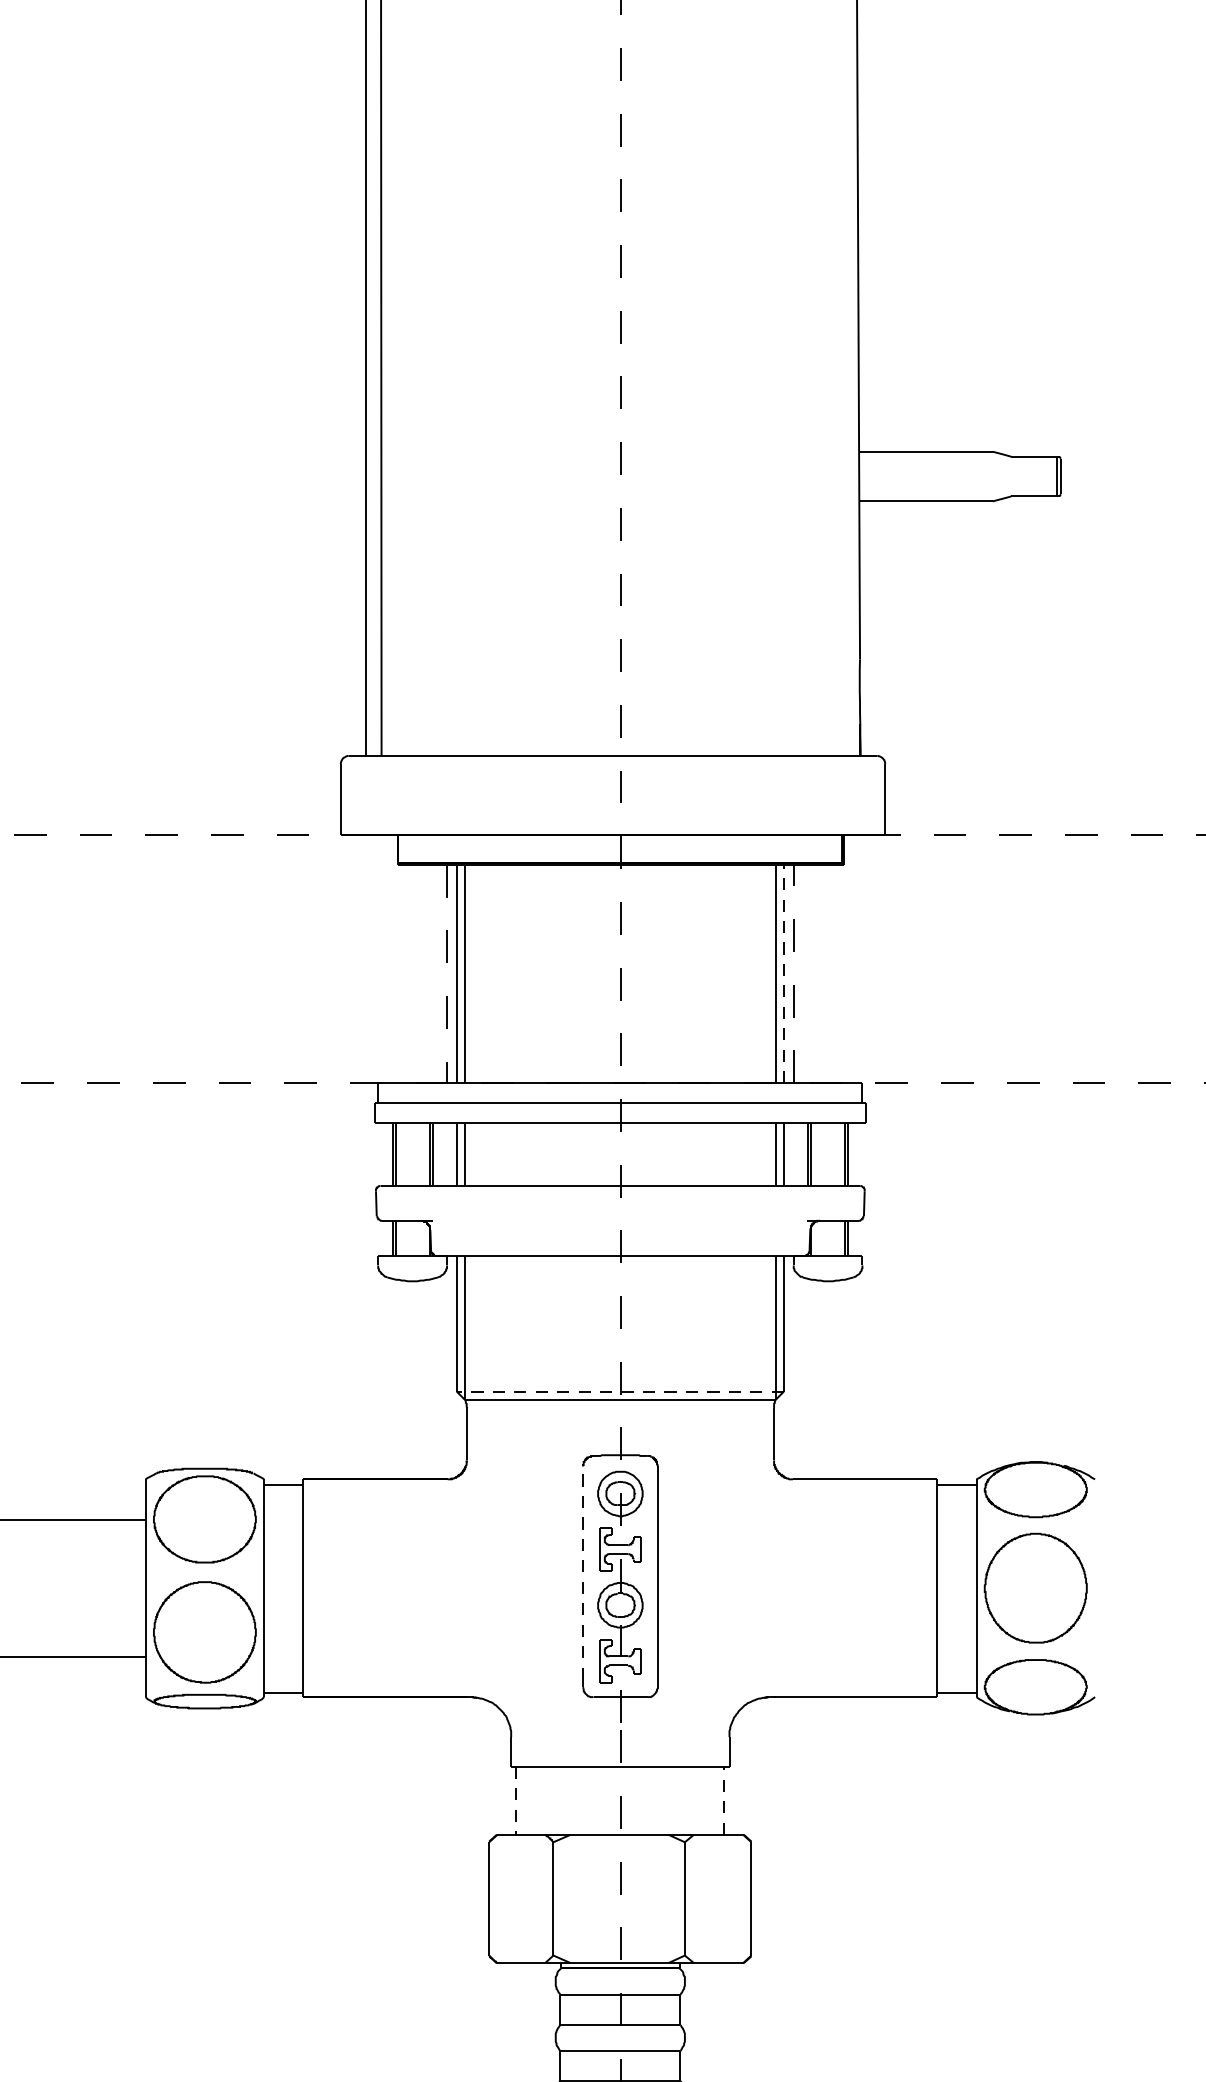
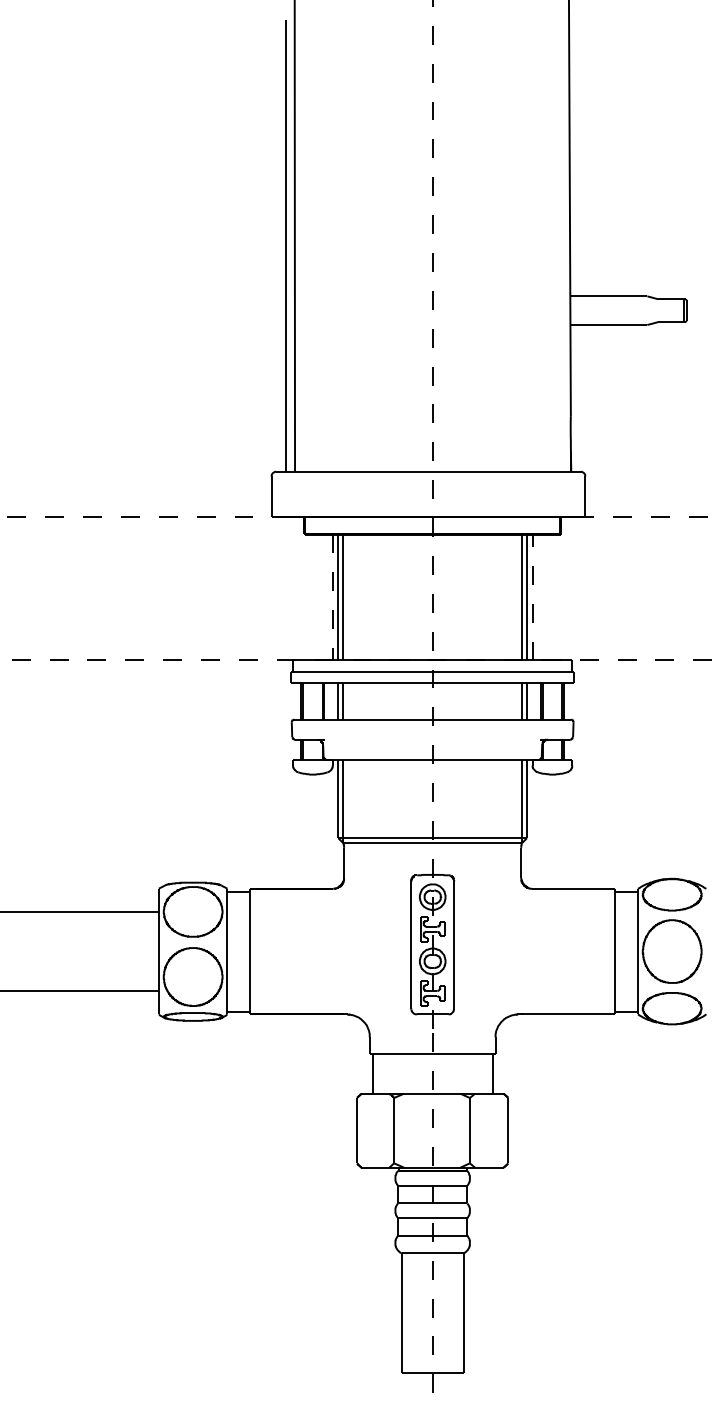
line: (783, 972) -> (526, 596), dashed -> solid
line: (620, 1392) -> (432, 838), dashed -> solid
line: (583, 1572) -> (411, 942), dashed -> solid
line: (515, 1801) -> (372, 1074), dashed -> solid
line: (724, 1801) -> (492, 1074), dashed -> solid

